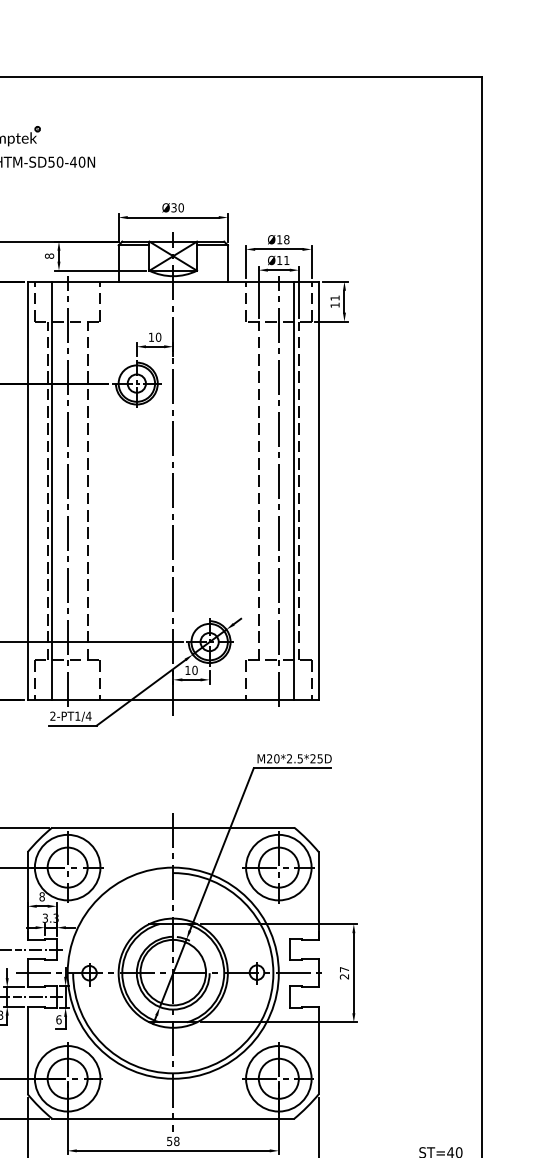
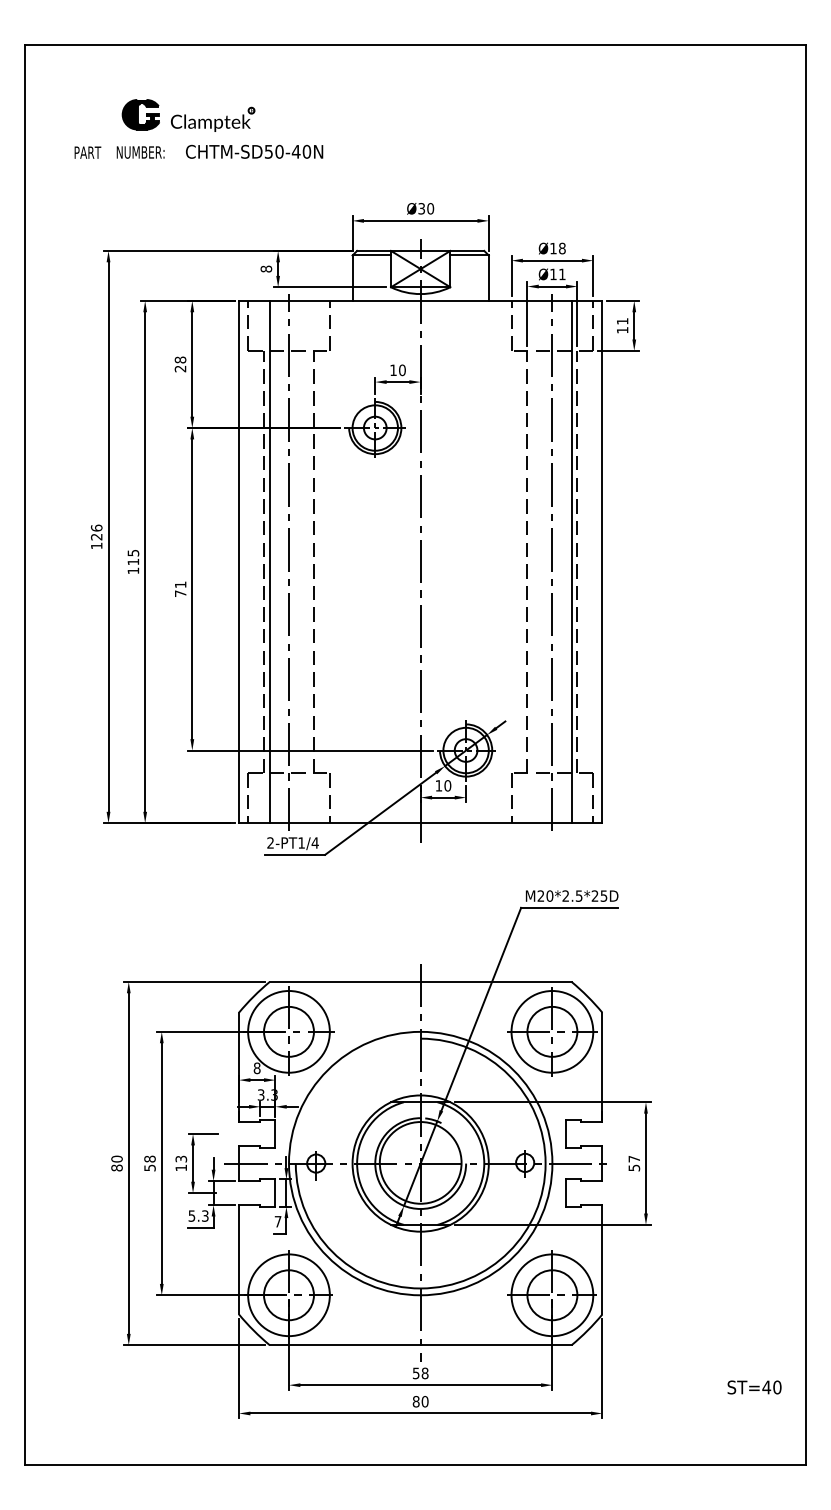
line: (38, 949) -> (252, 1134), removed
text: (344, 976) -> (634, 1167), 27 -> 57
line: (37, 997) -> (251, 1193), removed
text: (58, 1019) -> (277, 1221), 6 -> 7

